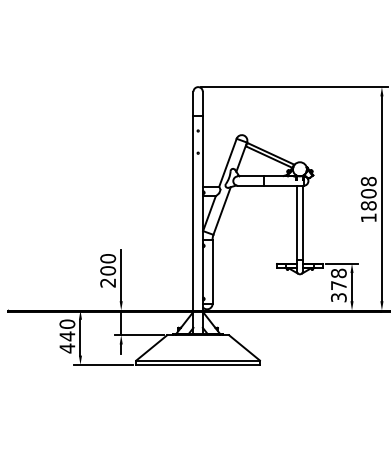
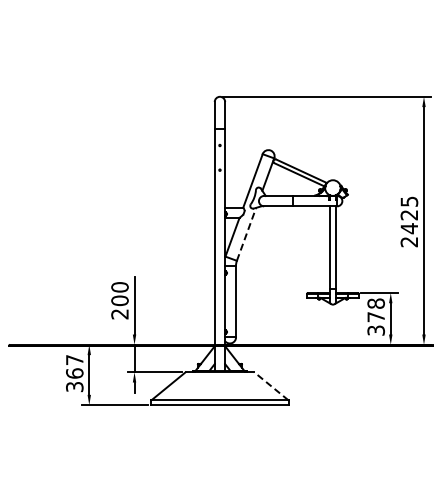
text: (368, 199) -> (409, 221), 1808 -> 2425
line: (222, 210) -> (246, 233), solid -> dashed
text: (67, 336) -> (74, 373), 440 -> 367
line: (244, 348) -> (271, 386), solid -> dashed

